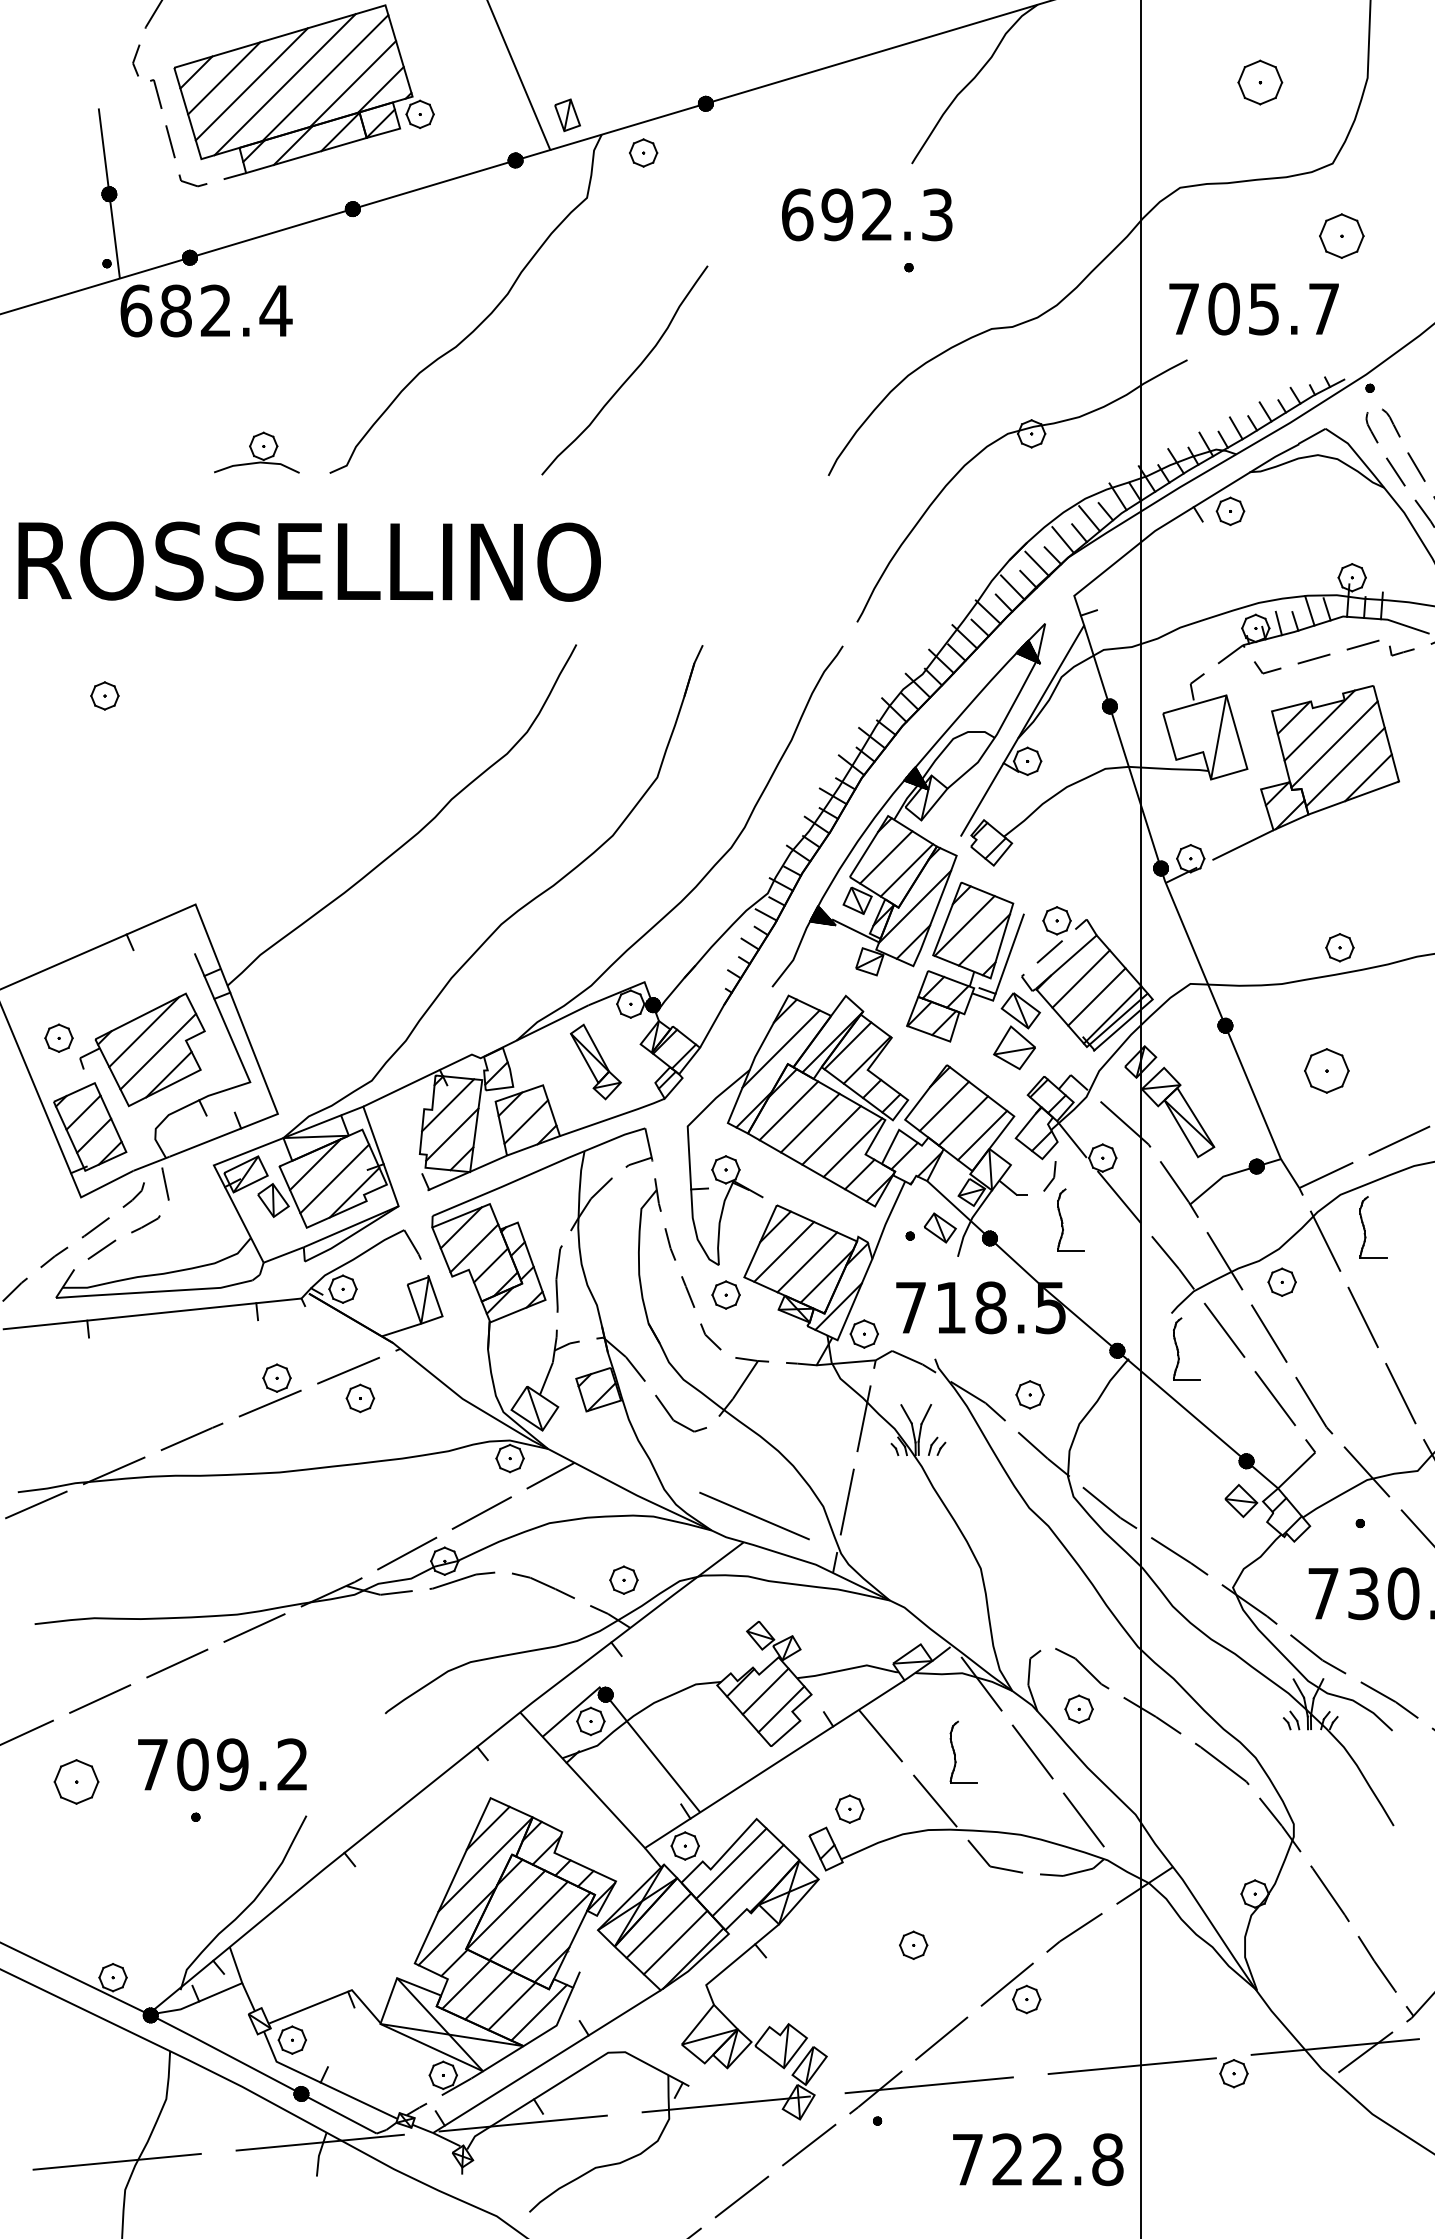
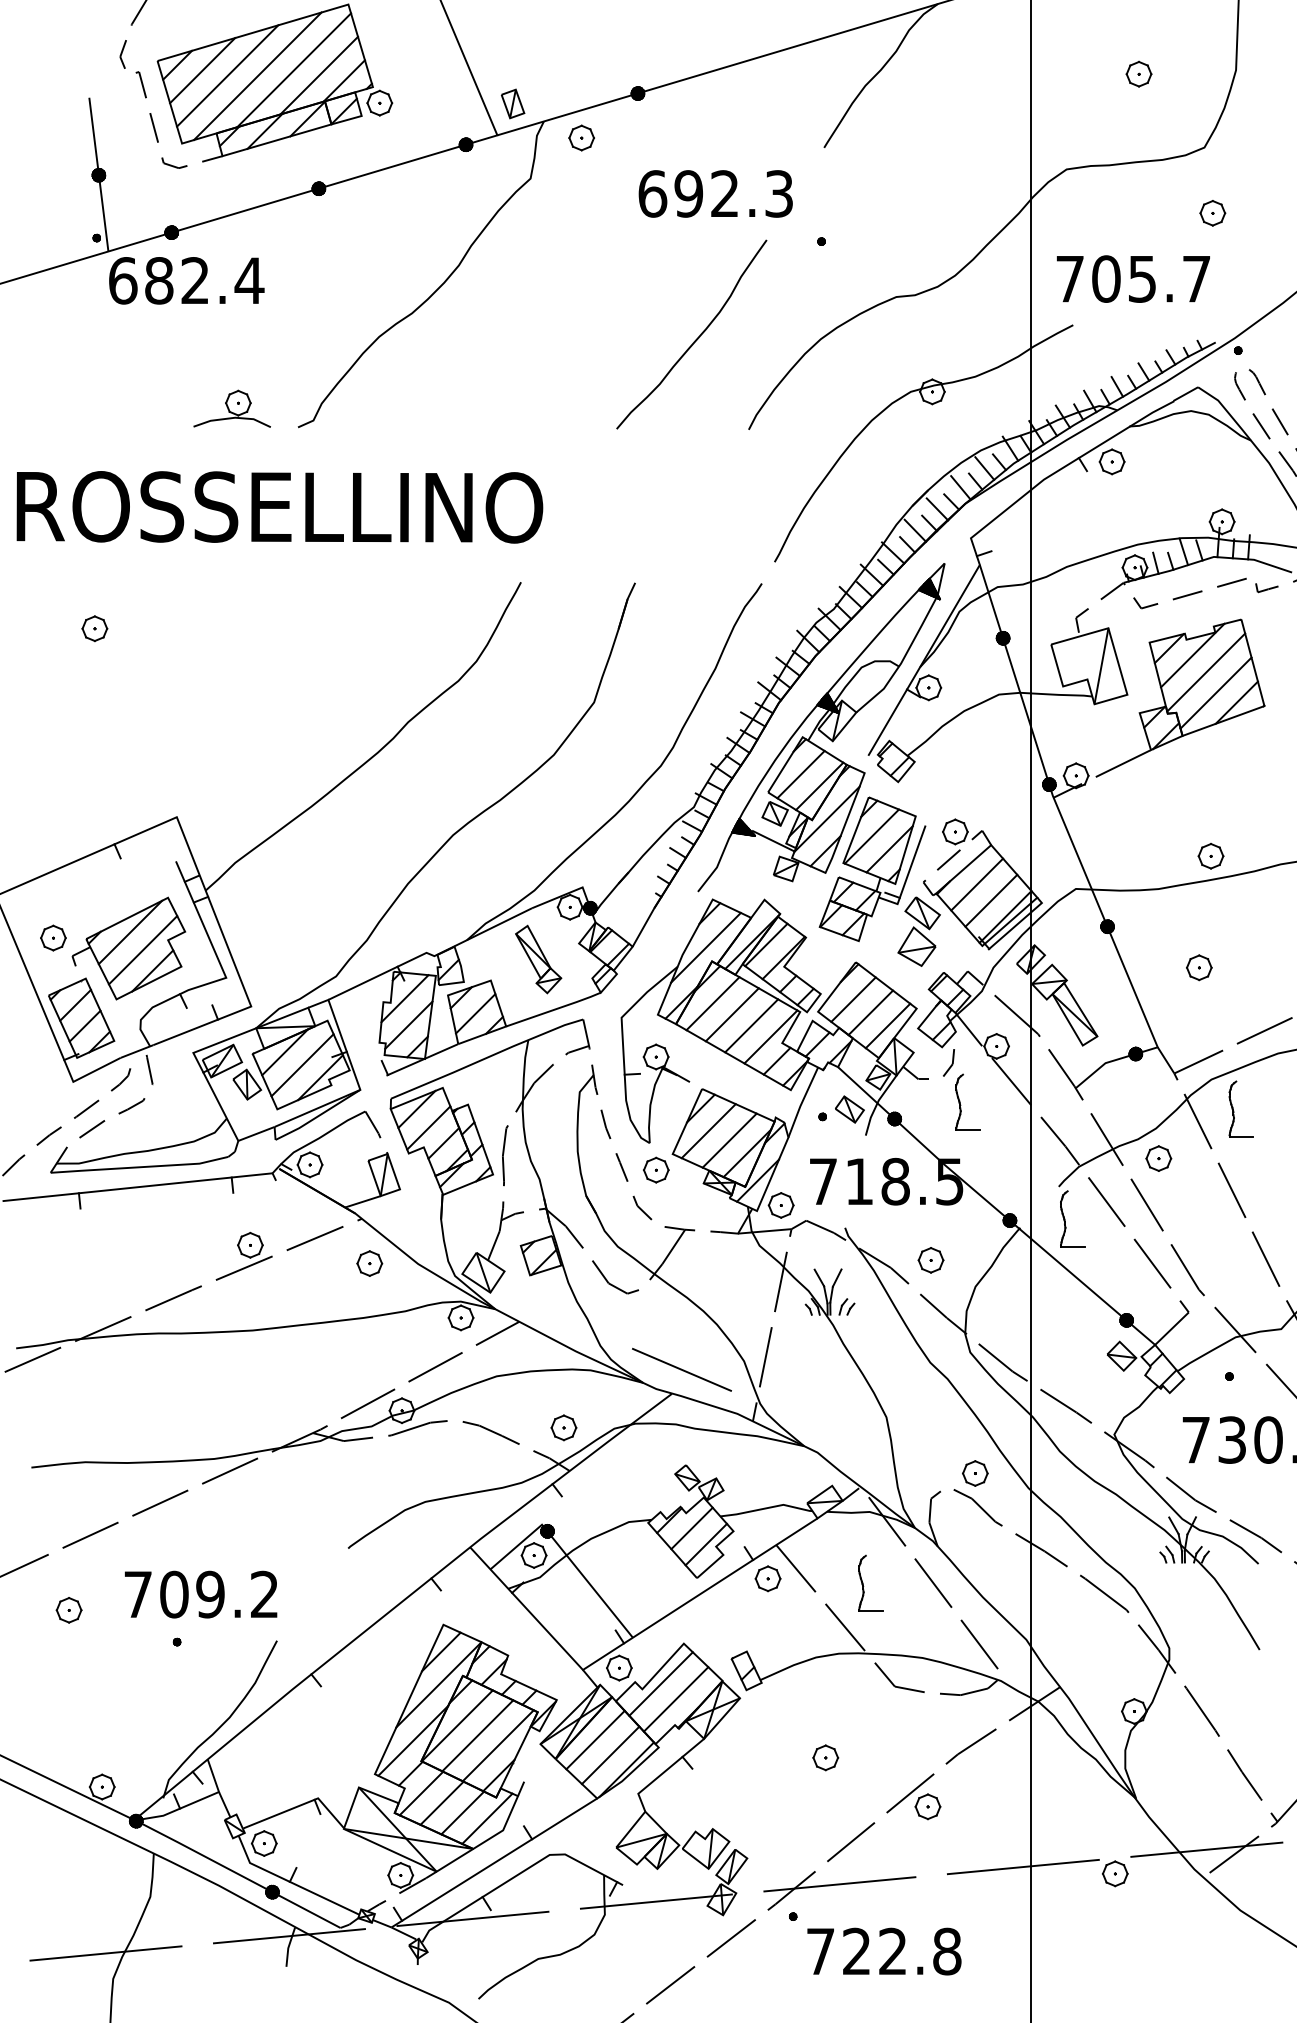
part: (1259, 81) -> (1138, 73), size x0.62
text: (866, 214) -> (715, 193), moved
part: (1341, 236) -> (1212, 213), size x0.62
curve: (630, 374) -> (696, 338), moved
part: (1327, 1070) -> (1199, 967), size x0.62
part: (360, 1398) -> (369, 1263), moved
part: (1079, 1709) -> (975, 1473), moved
part: (75, 1782) -> (68, 1610), size x0.62
part: (849, 1808) -> (767, 1578), moved
text: (1038, 2159) -> (884, 1951), moved

